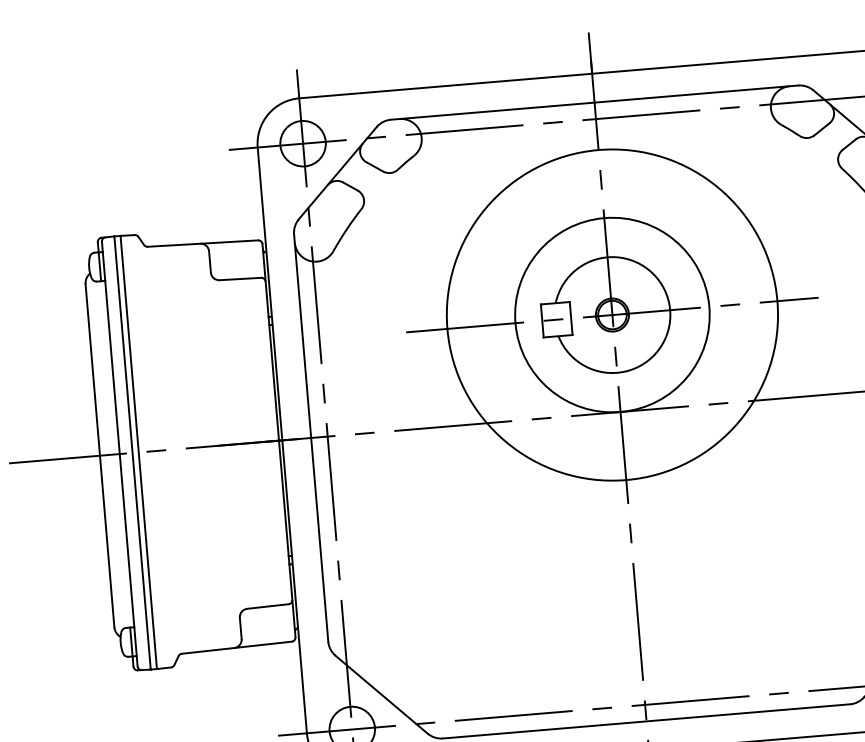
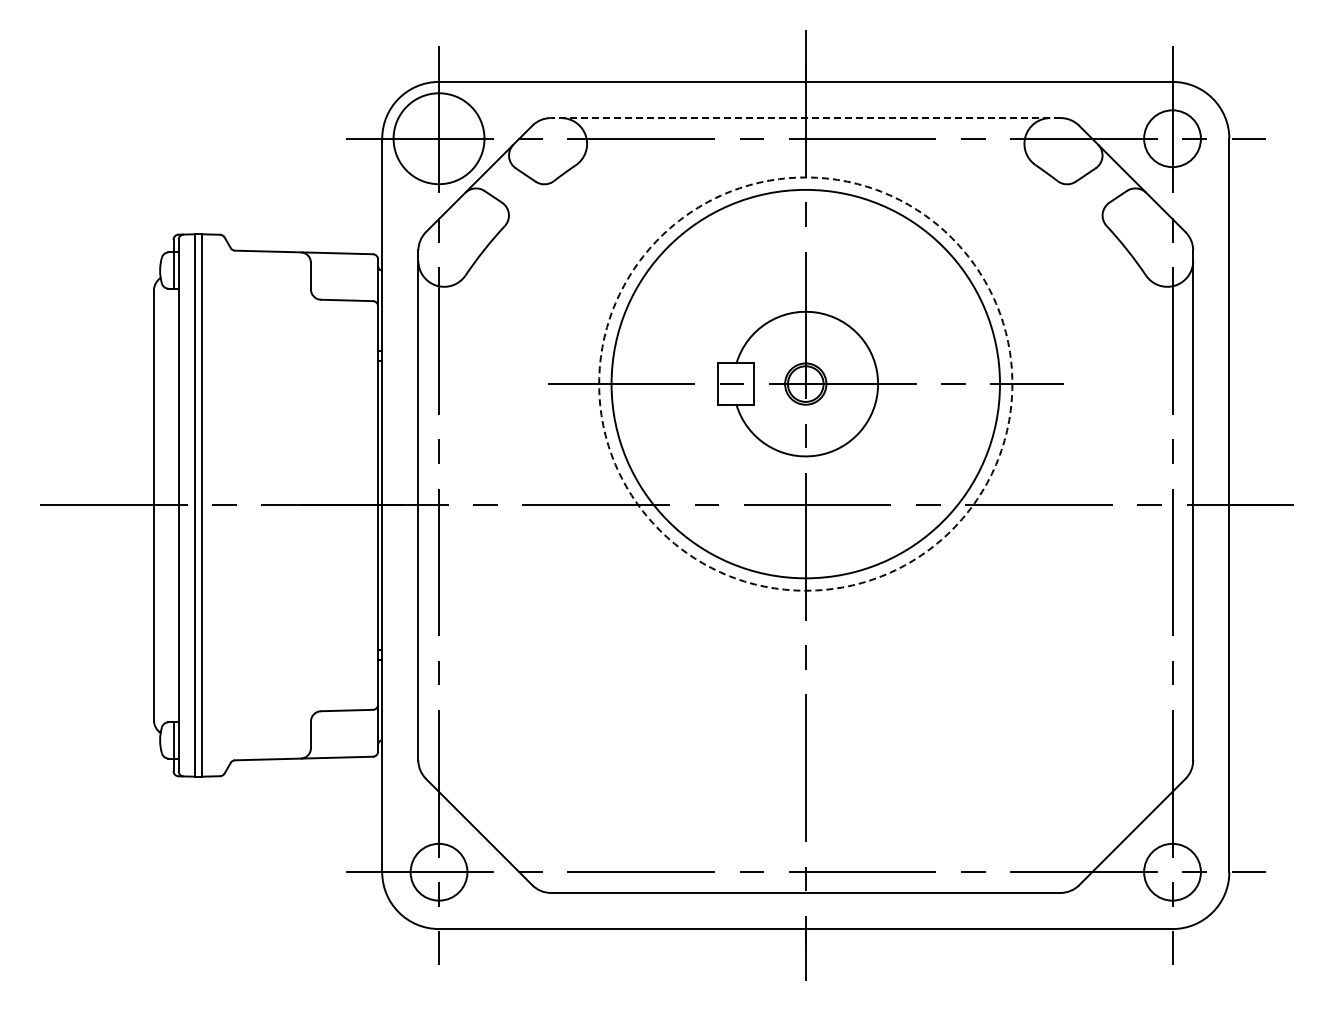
line: (594, 102) -> (805, 118), solid -> dashed
circle: (302, 143) -> (438, 138), size x1.6
circle: (612, 314) -> (805, 383), size x1.6
circle: (612, 314) -> (805, 383), solid -> dashed

